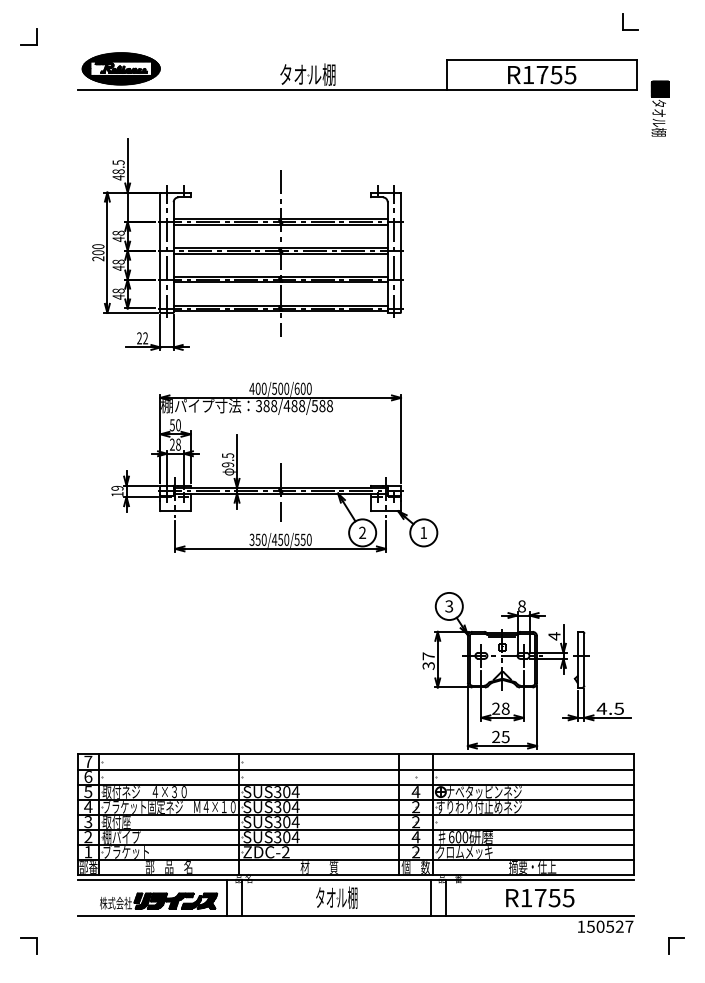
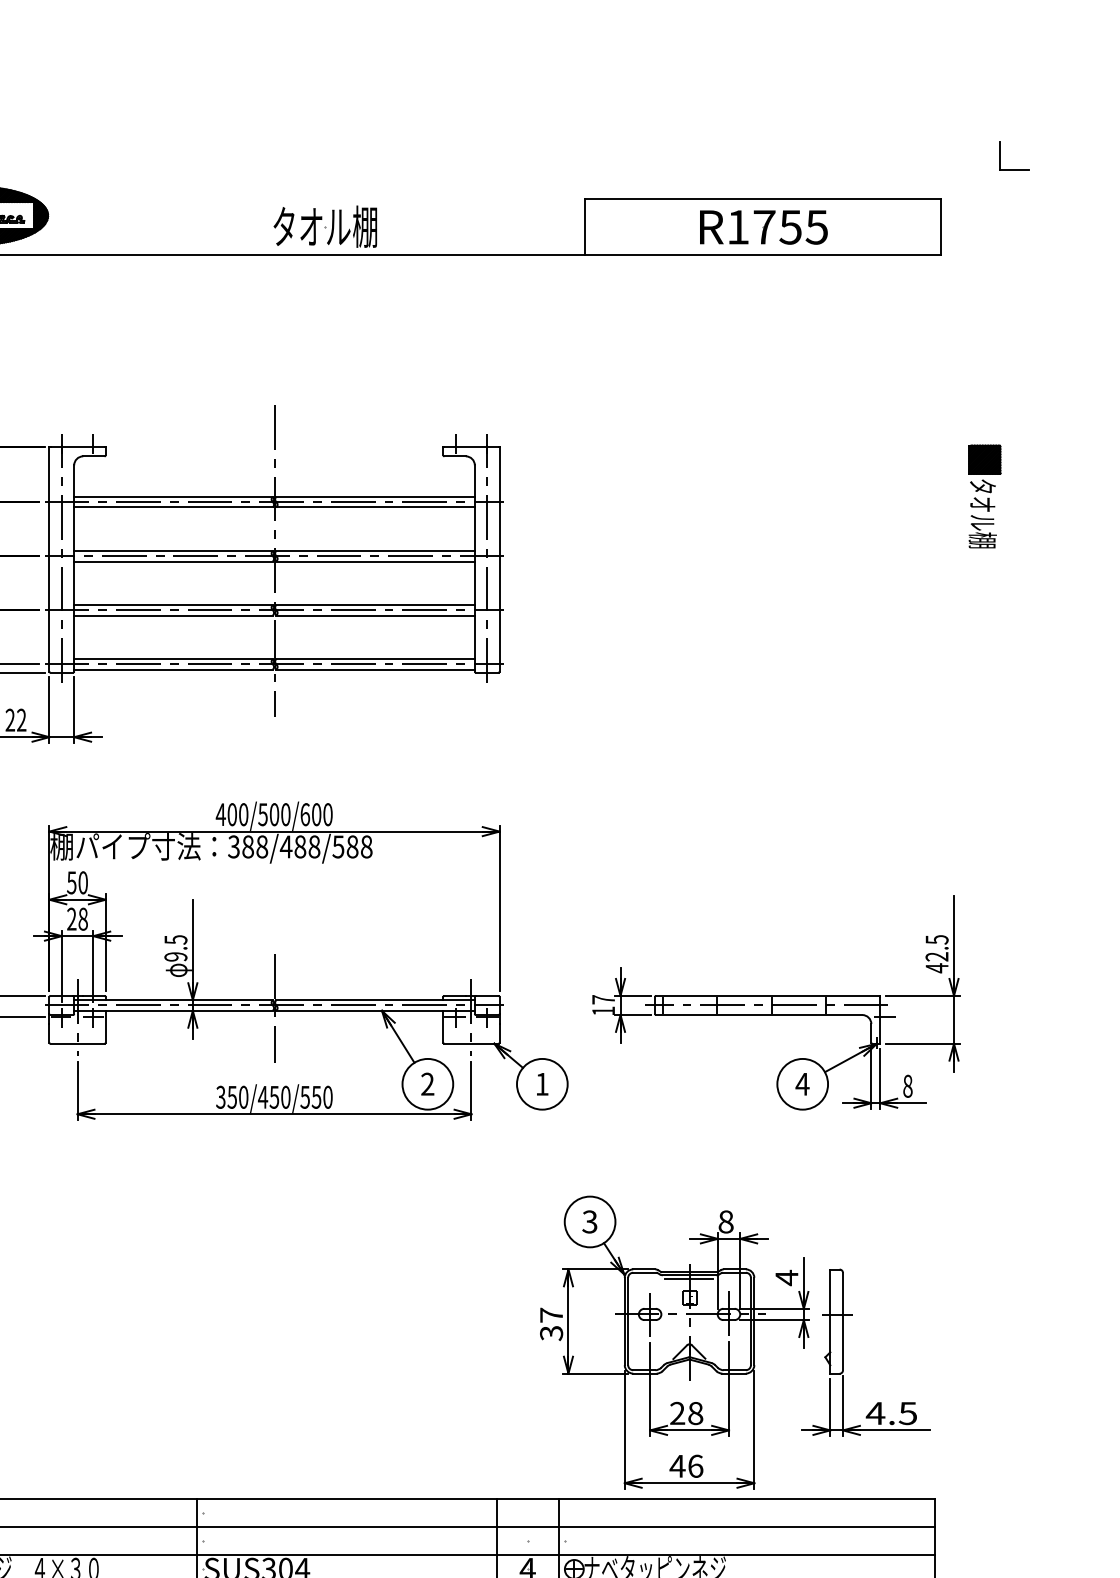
part: (623, 21) -> (1002, 155), moved
part: (659, 108) -> (983, 495), moved
part: (548, 489) -> (775, 1003), added
text: (500, 736) -> (685, 1465), 25 -> 46

